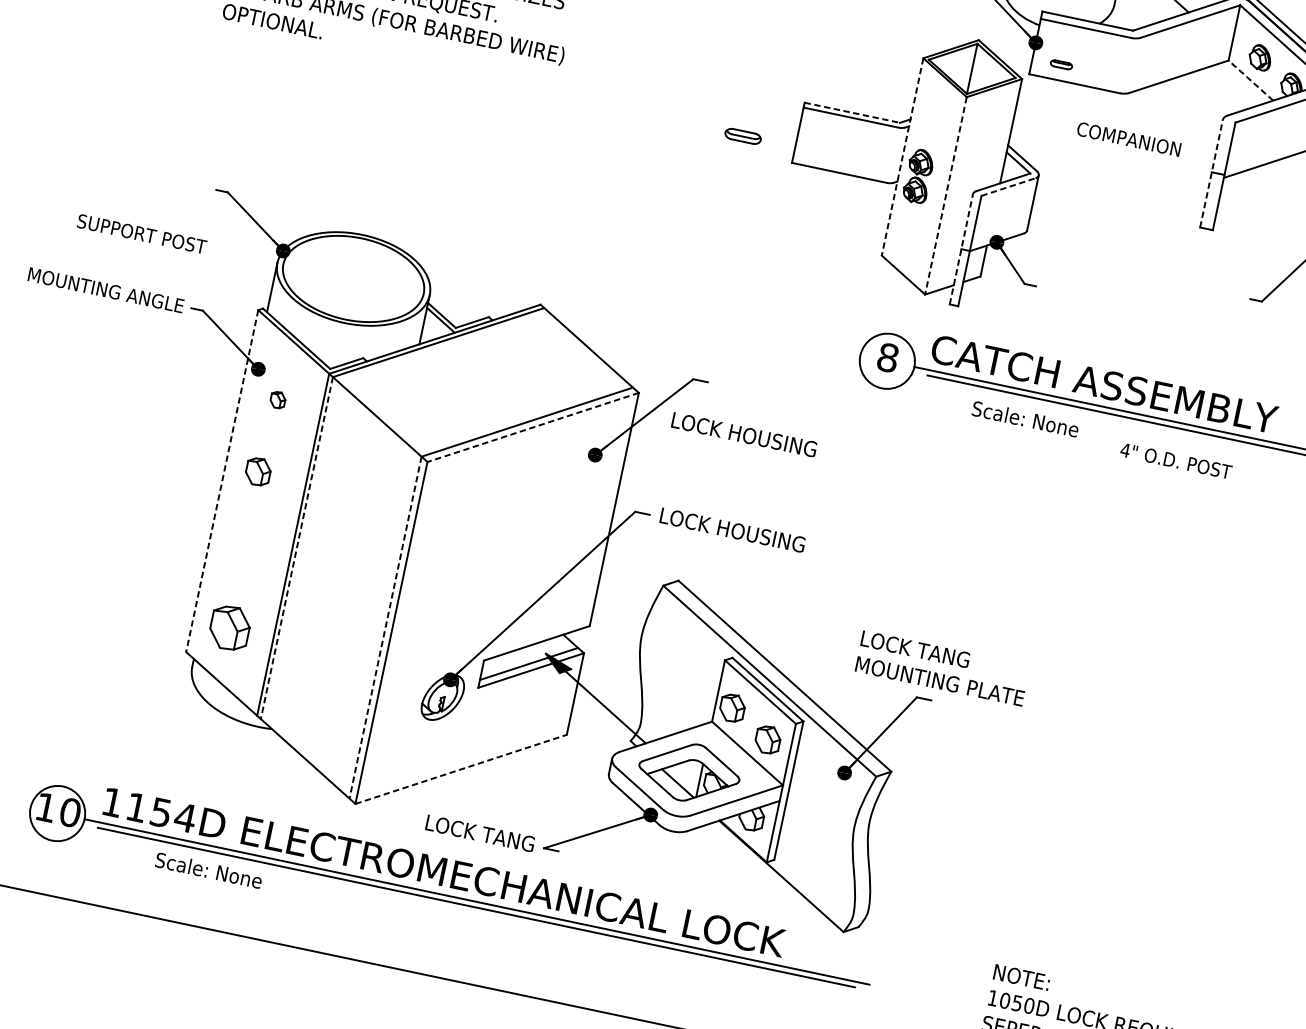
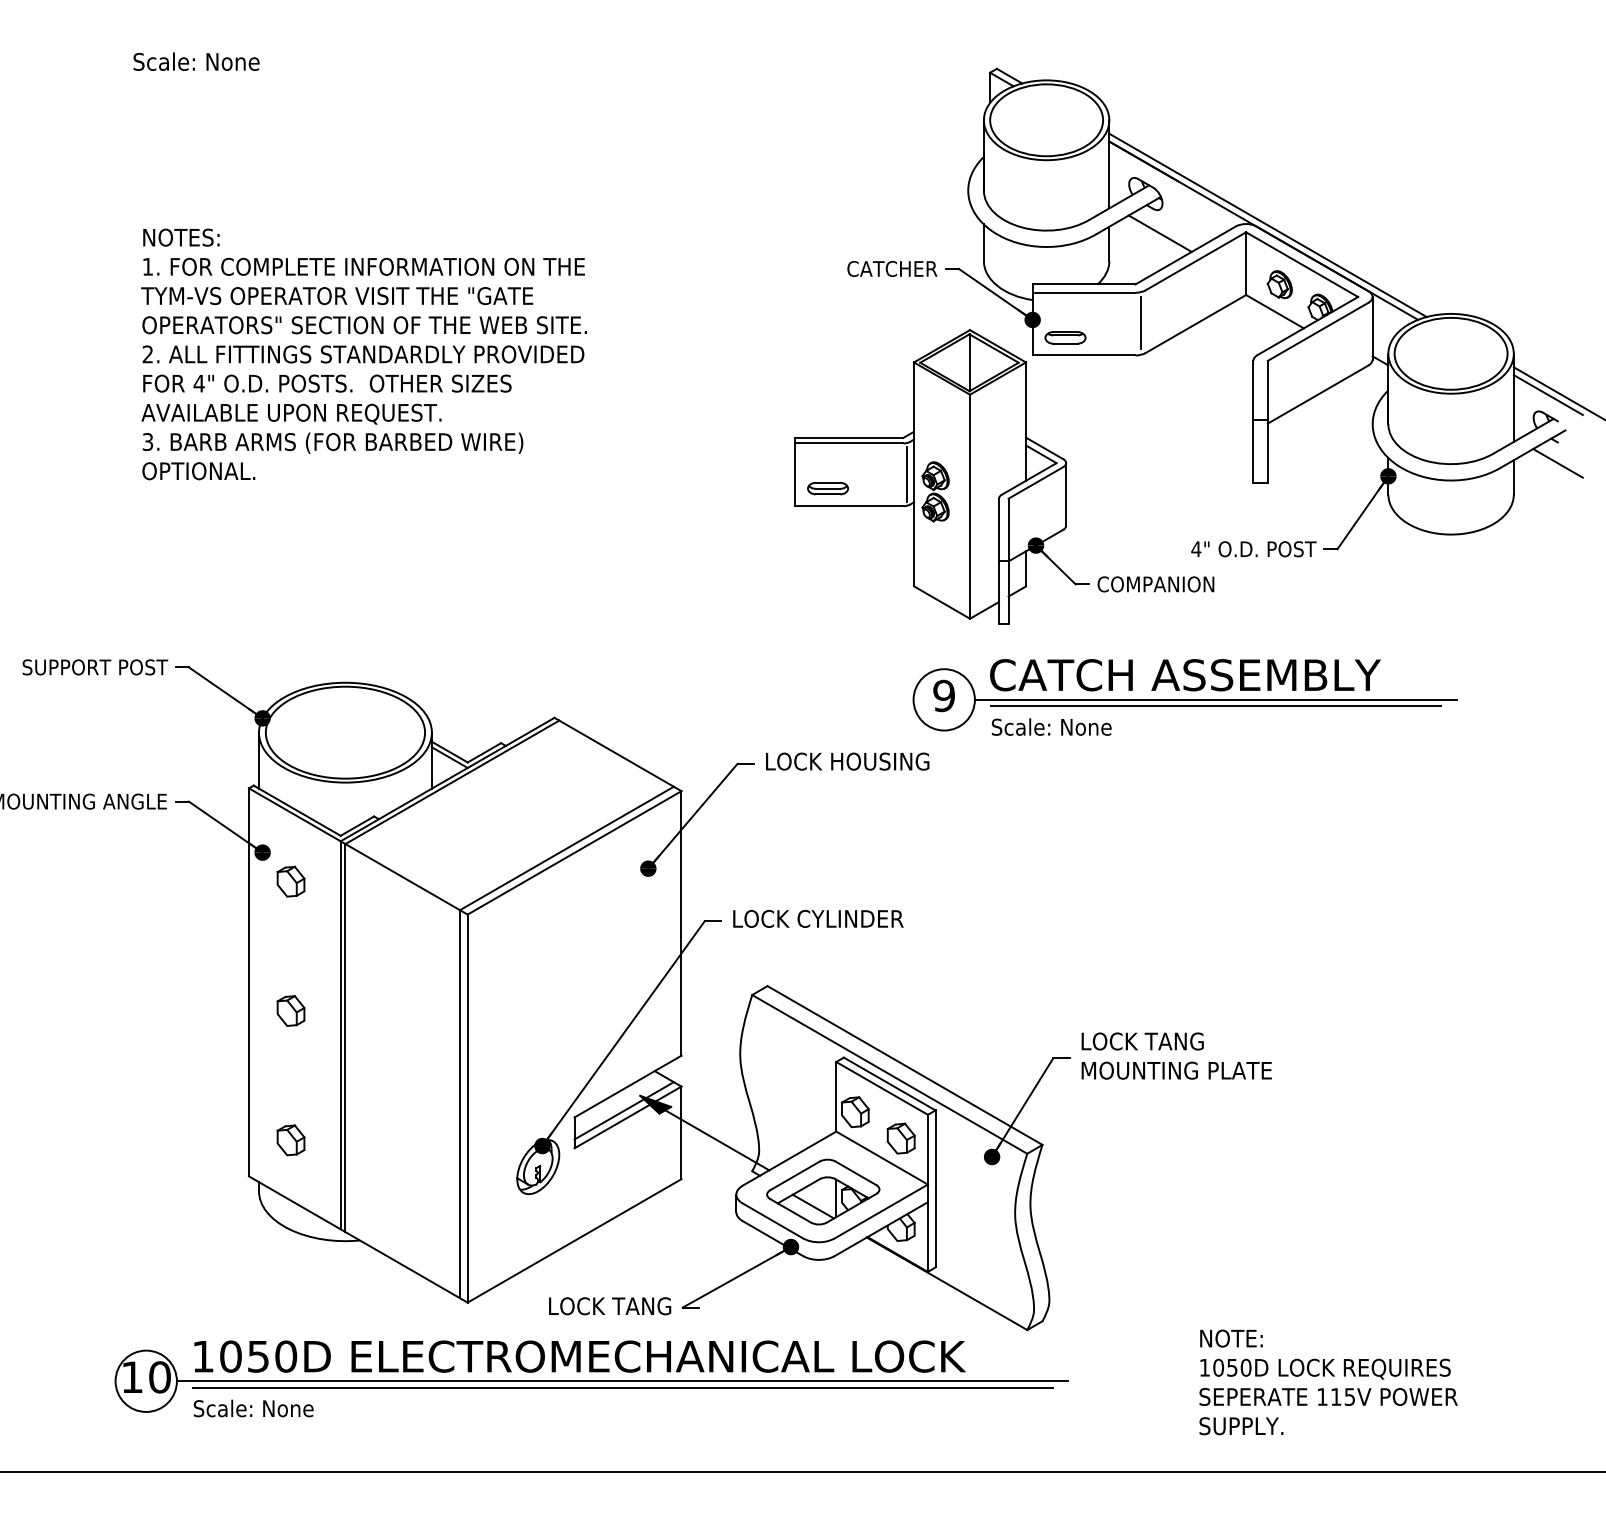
part: (1061, 64) -> (1065, 337), size x1.67
line: (1130, 65) -> (1140, 322), added
line: (1250, 80) -> (1274, 311), dashed -> solid
line: (852, 112) -> (849, 437), dashed -> solid
part: (742, 136) -> (827, 488), moved
text: (1128, 139) -> (1155, 584), moved
line: (895, 155) -> (906, 474), added
line: (903, 157) -> (914, 474), dashed -> solid
line: (1211, 173) -> (1253, 421), dashed -> solid
line: (1009, 186) -> (1036, 482), dashed -> solid
line: (946, 196) -> (970, 507), dashed -> solid
text: (142, 234) -> (95, 667), moved
line: (961, 249) -> (999, 561), dashed -> solid
text: (887, 358) -> (943, 696), 8 -> 9
part: (277, 399) -> (290, 881), size x1.67
text: (1025, 418) -> (1051, 726), moved
line: (533, 427) -> (574, 853), dashed -> solid
text: (744, 434) -> (847, 761), moved
text: (1175, 461) -> (1253, 549), moved
part: (257, 471) -> (290, 1010), moved
line: (222, 481) -> (249, 982), dashed -> solid
text: (764, 536) -> (850, 918), LOCK HOUSING -> LOCK CYLINDER
line: (296, 548) -> (345, 1038), dashed -> solid
part: (229, 628) -> (290, 1140), size x0.62
line: (385, 628) -> (460, 1104), dashed -> solid
text: (942, 668) -> (1176, 1055), moved
line: (462, 769) -> (575, 1240), dashed -> solid
text: (161, 812) -> (258, 1356), 1154D -> 1050D
text: (208, 870) -> (253, 1408), moved

